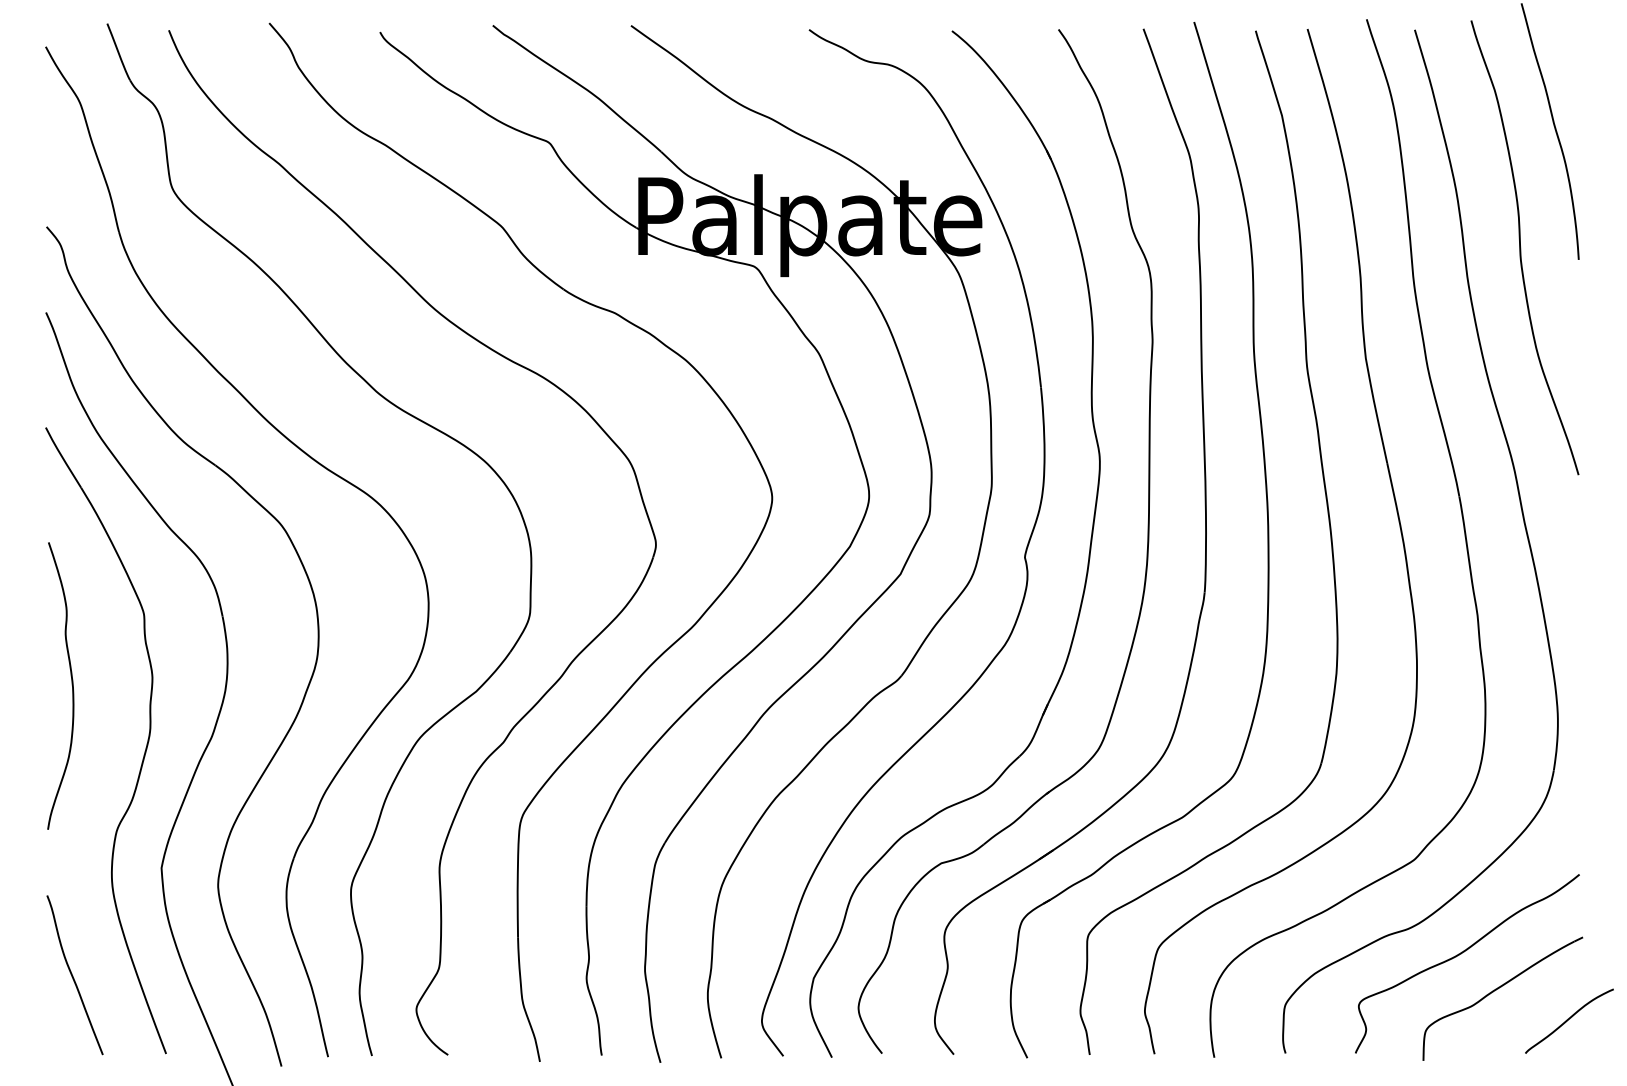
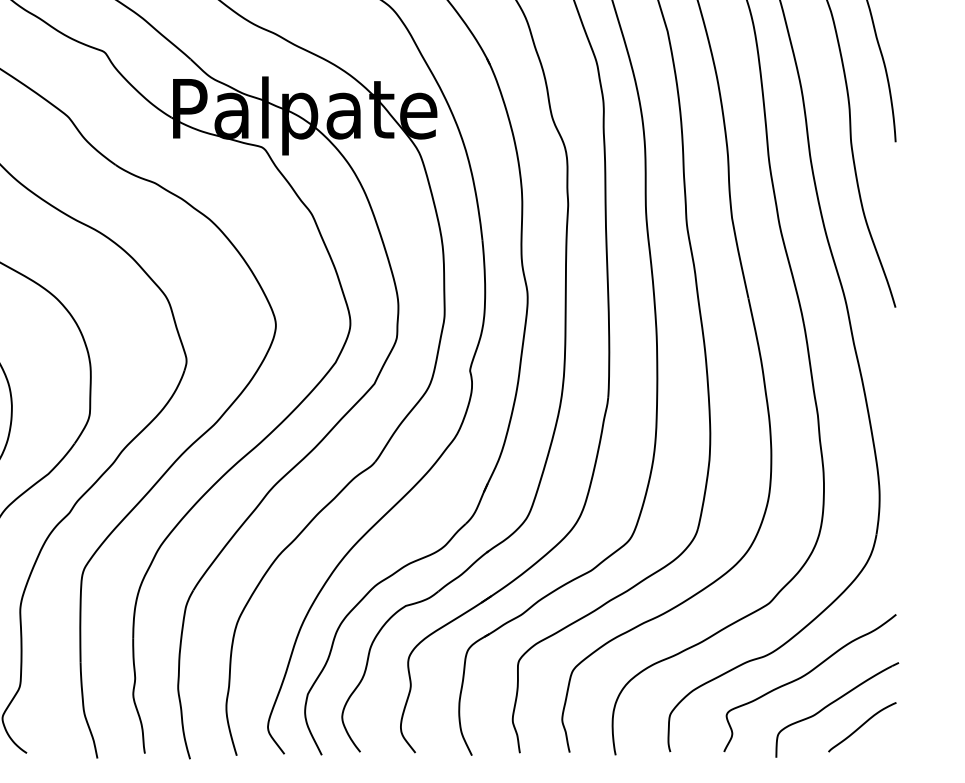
curve: (1569, 1019) -> (862, 725), moved

